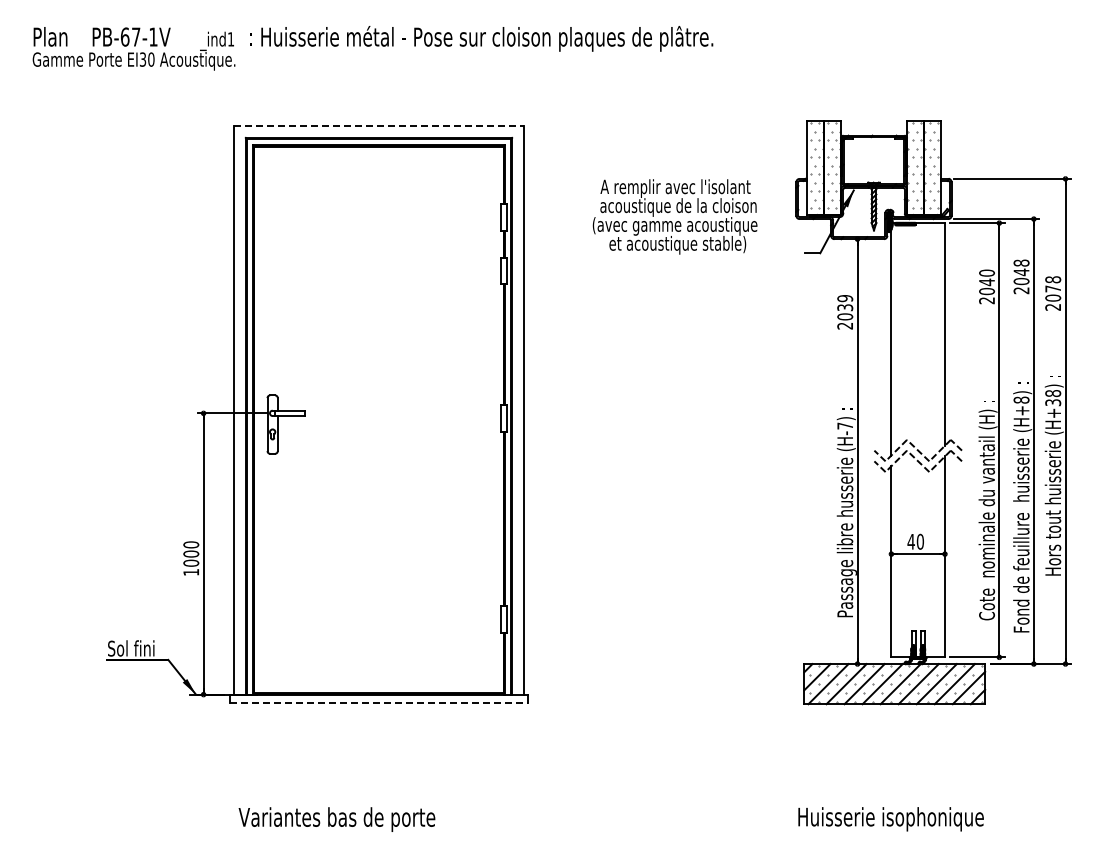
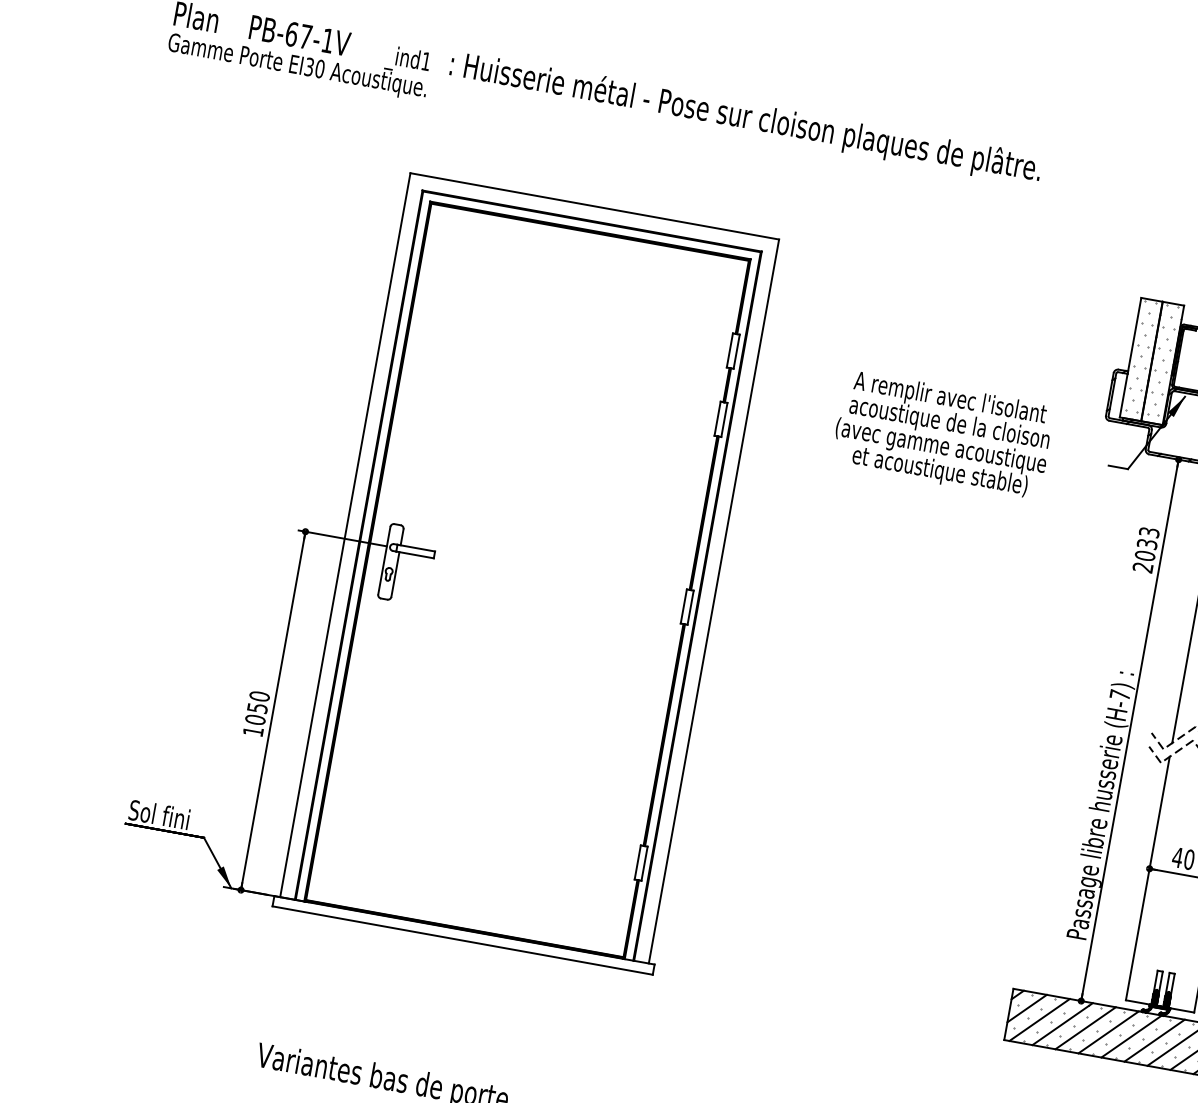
line: (379, 126) -> (595, 206), dashed -> solid
text: (674, 216) -> (942, 434), moved
text: (844, 298) -> (1148, 532), 2039 -> 2033
text: (191, 553) -> (257, 707), 1000 -> 1050
line: (379, 702) -> (463, 940), dashed -> solid

